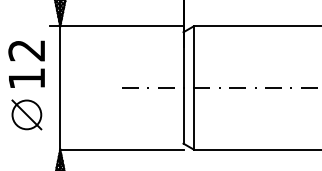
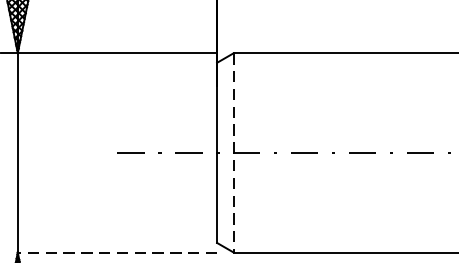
line: (193, 87) -> (233, 152), solid -> dashed
line: (121, 149) -> (116, 252), solid -> dashed

